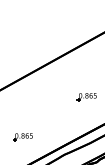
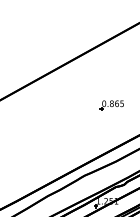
part: (22, 137) -> (33, 154), removed

